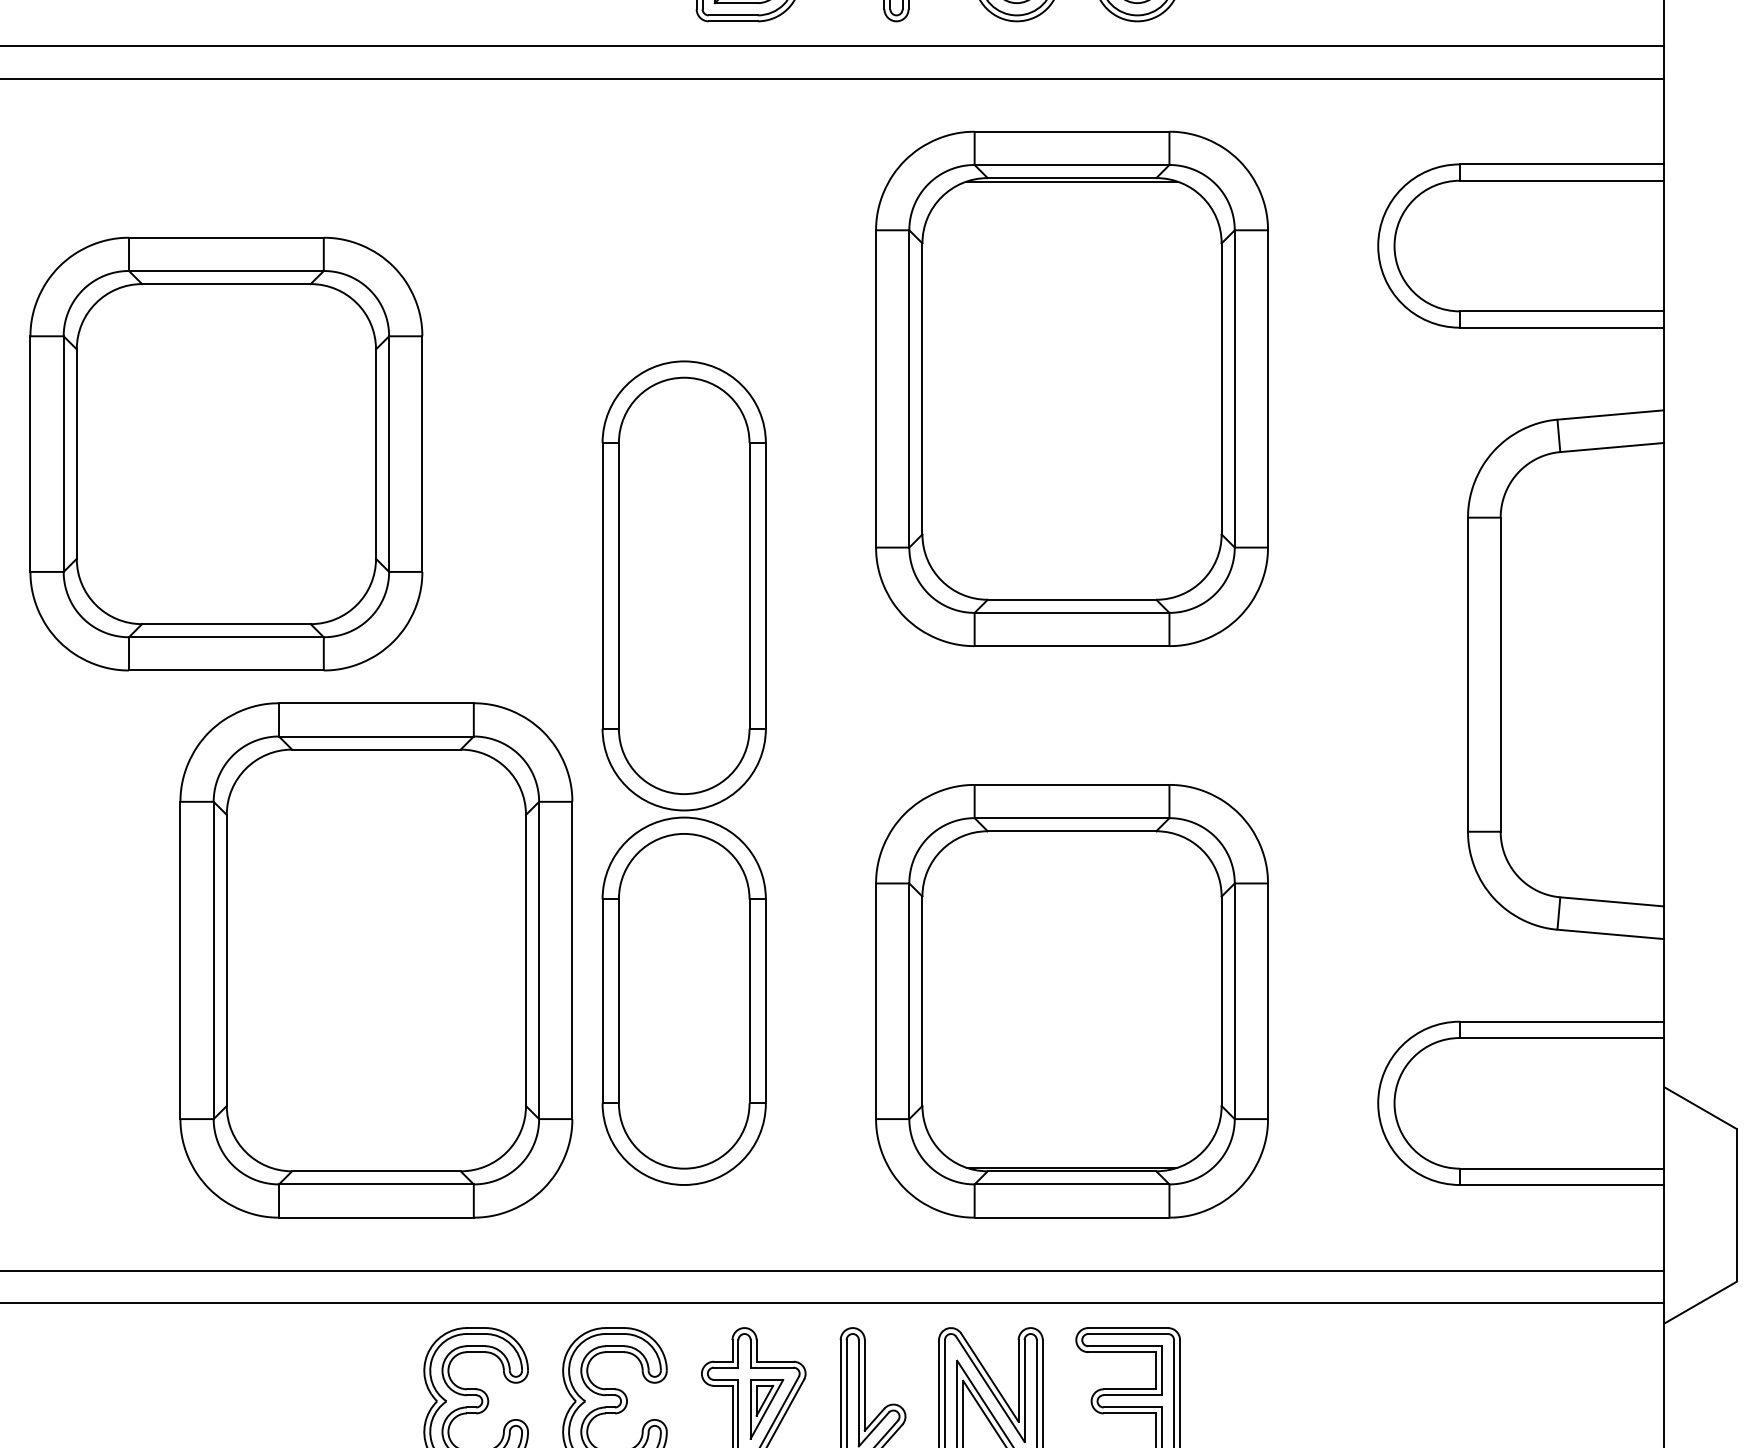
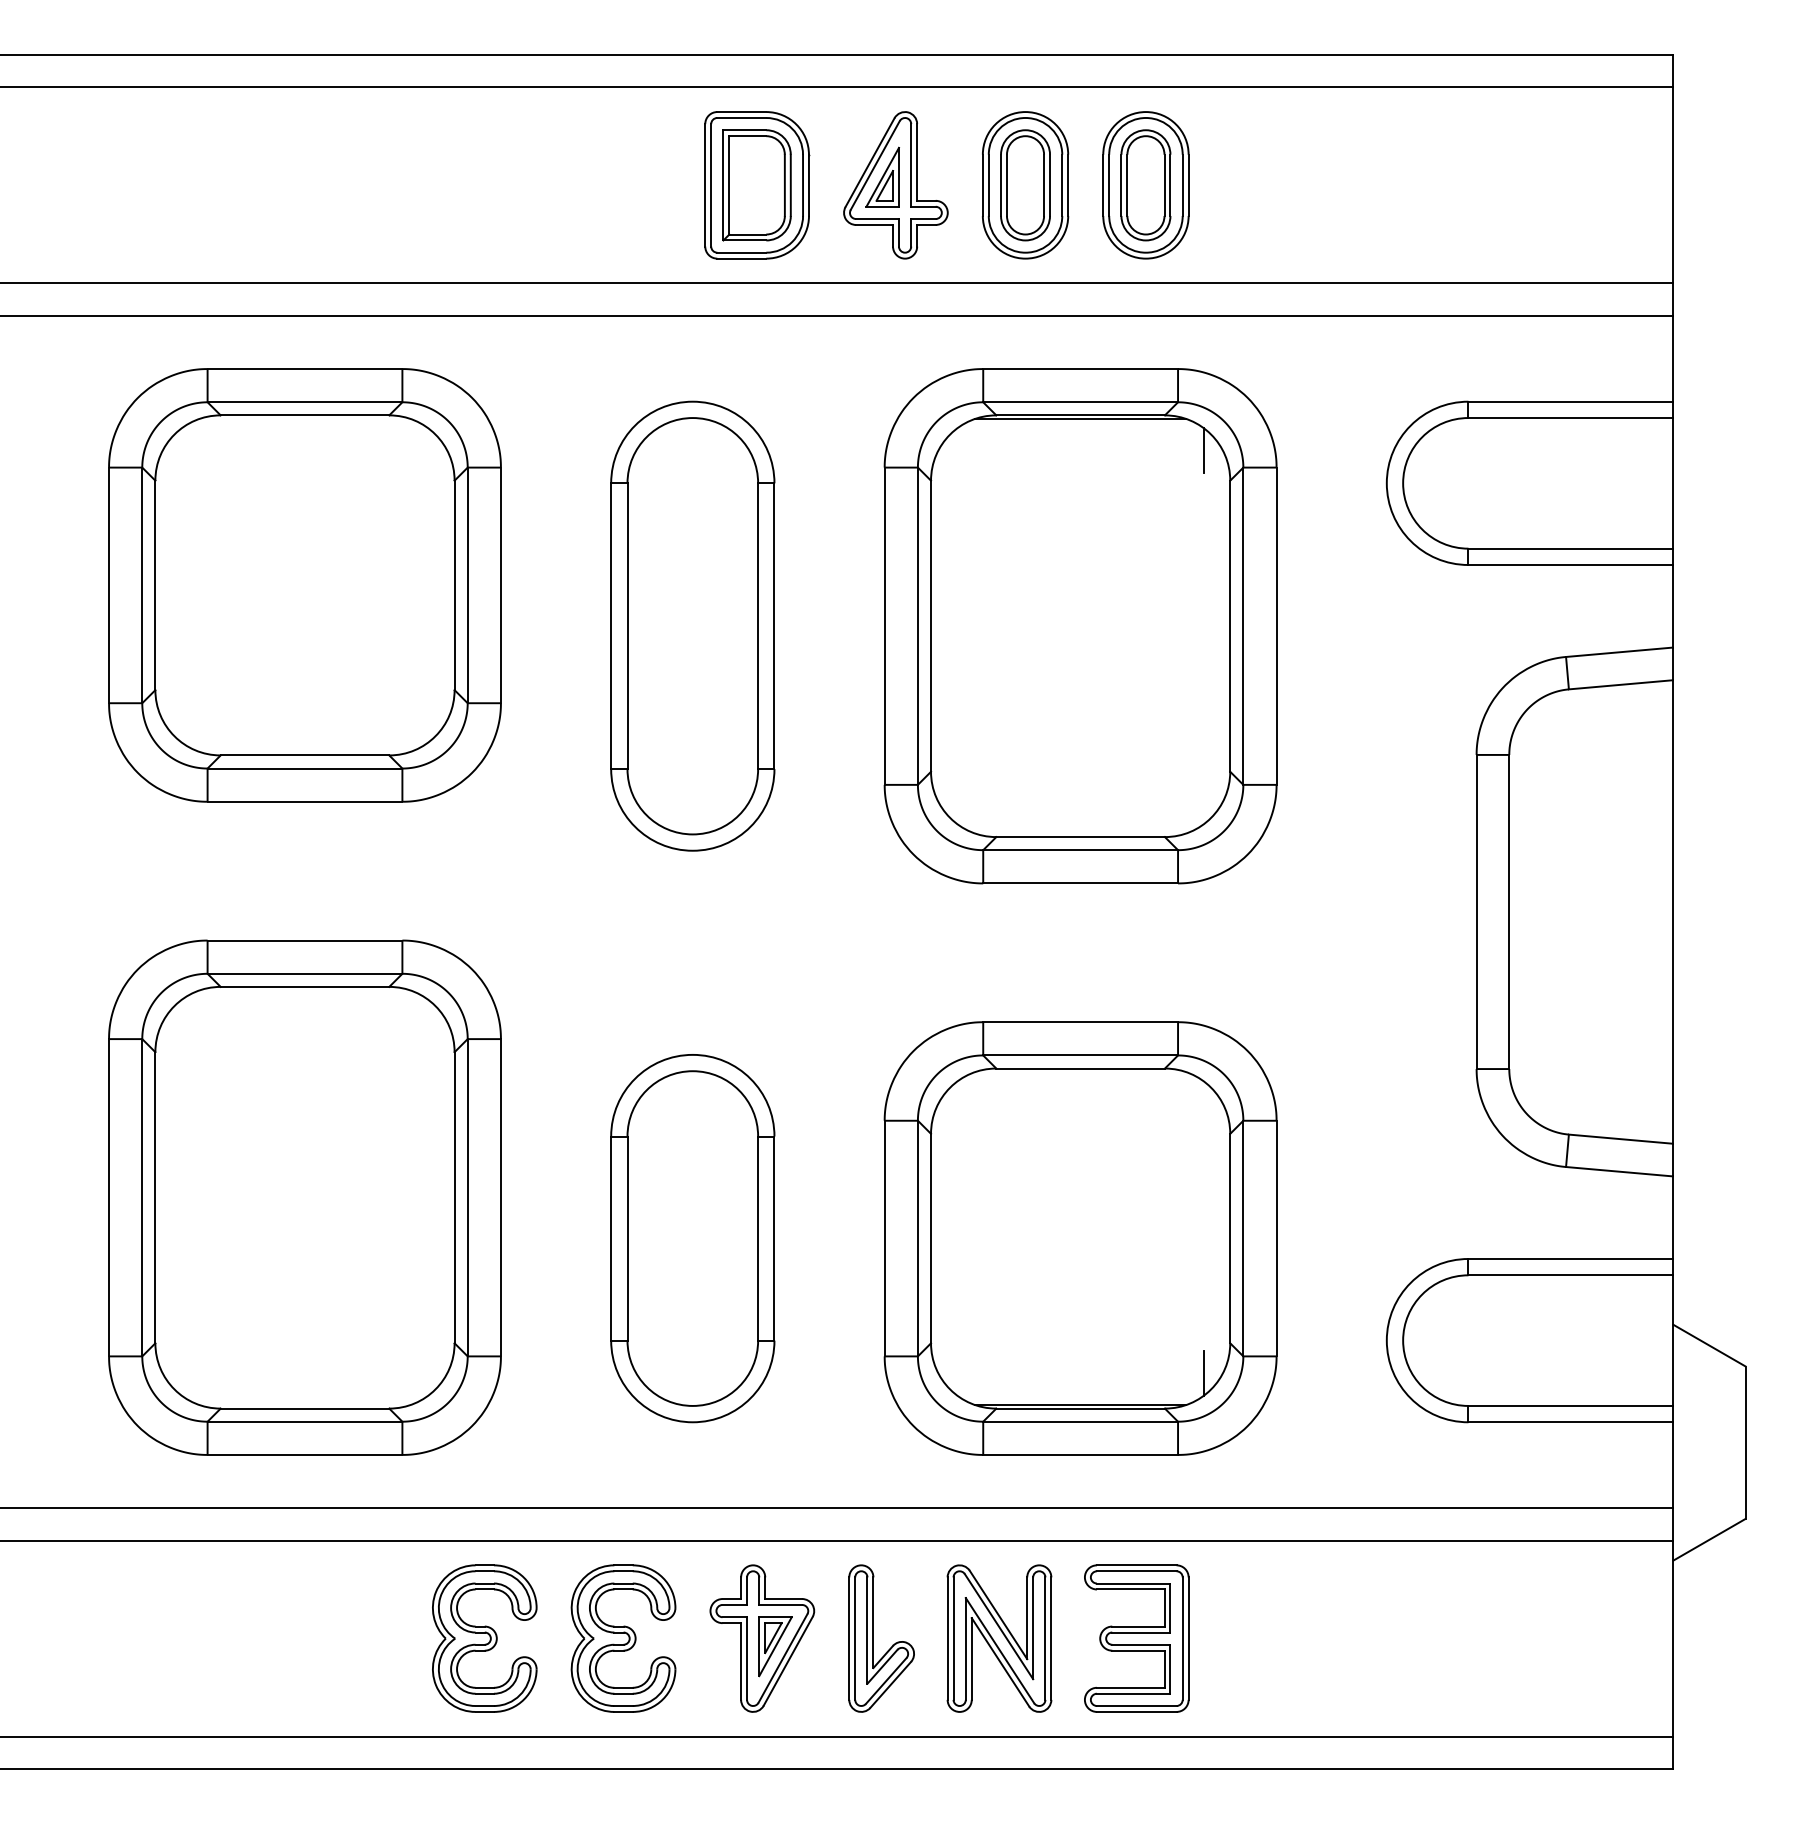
line: (1194, 213) -> (1203, 450), added
part: (225, 454) -> (304, 585), moved
part: (683, 585) -> (692, 625), moved
part: (375, 960) -> (304, 1197), moved
line: (1194, 1136) -> (1203, 1373), added

